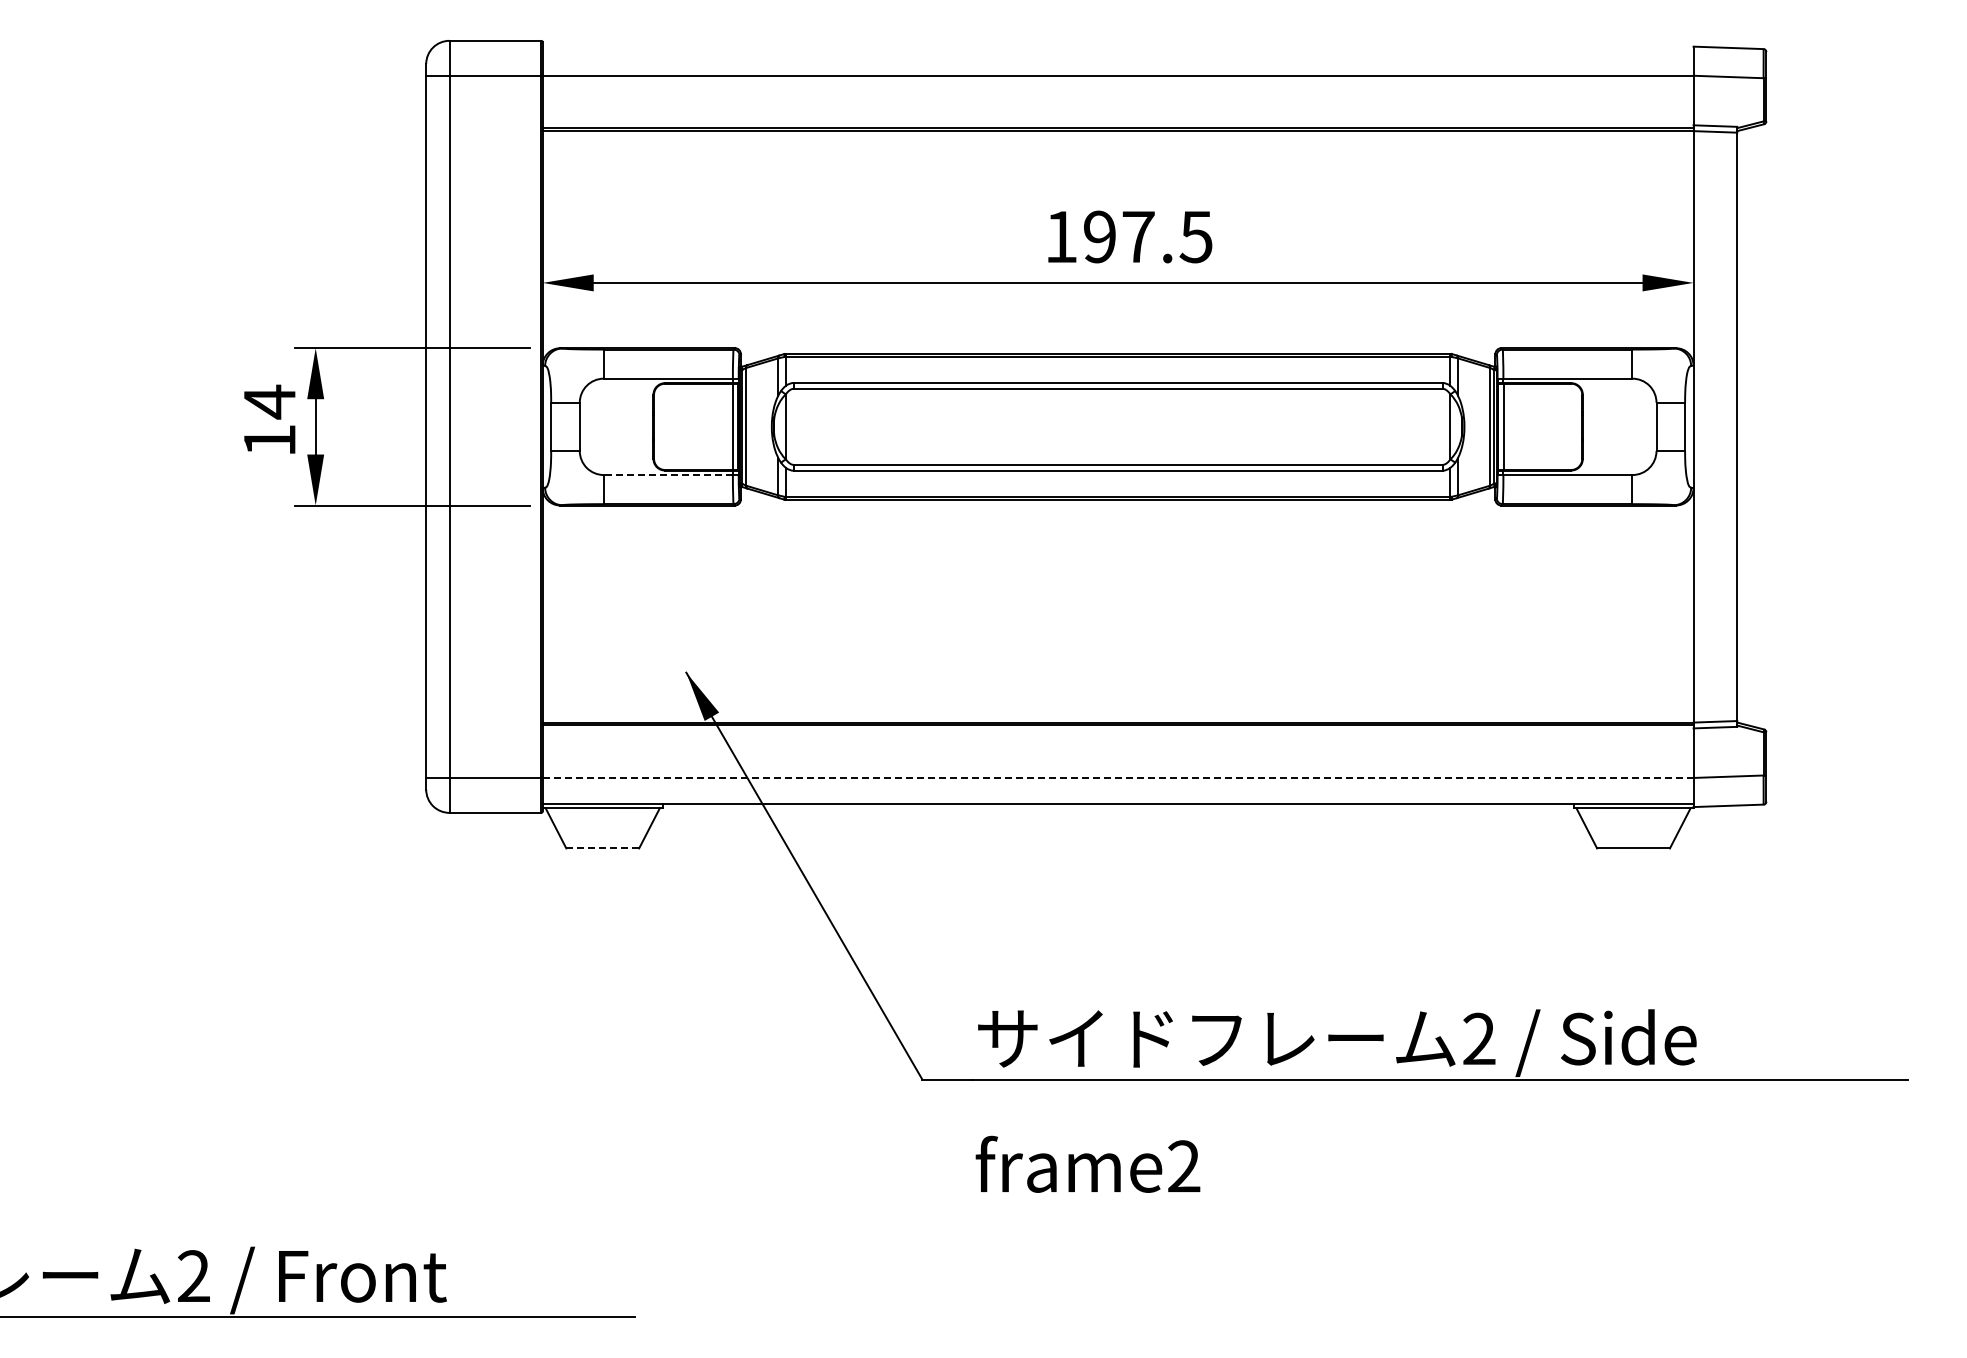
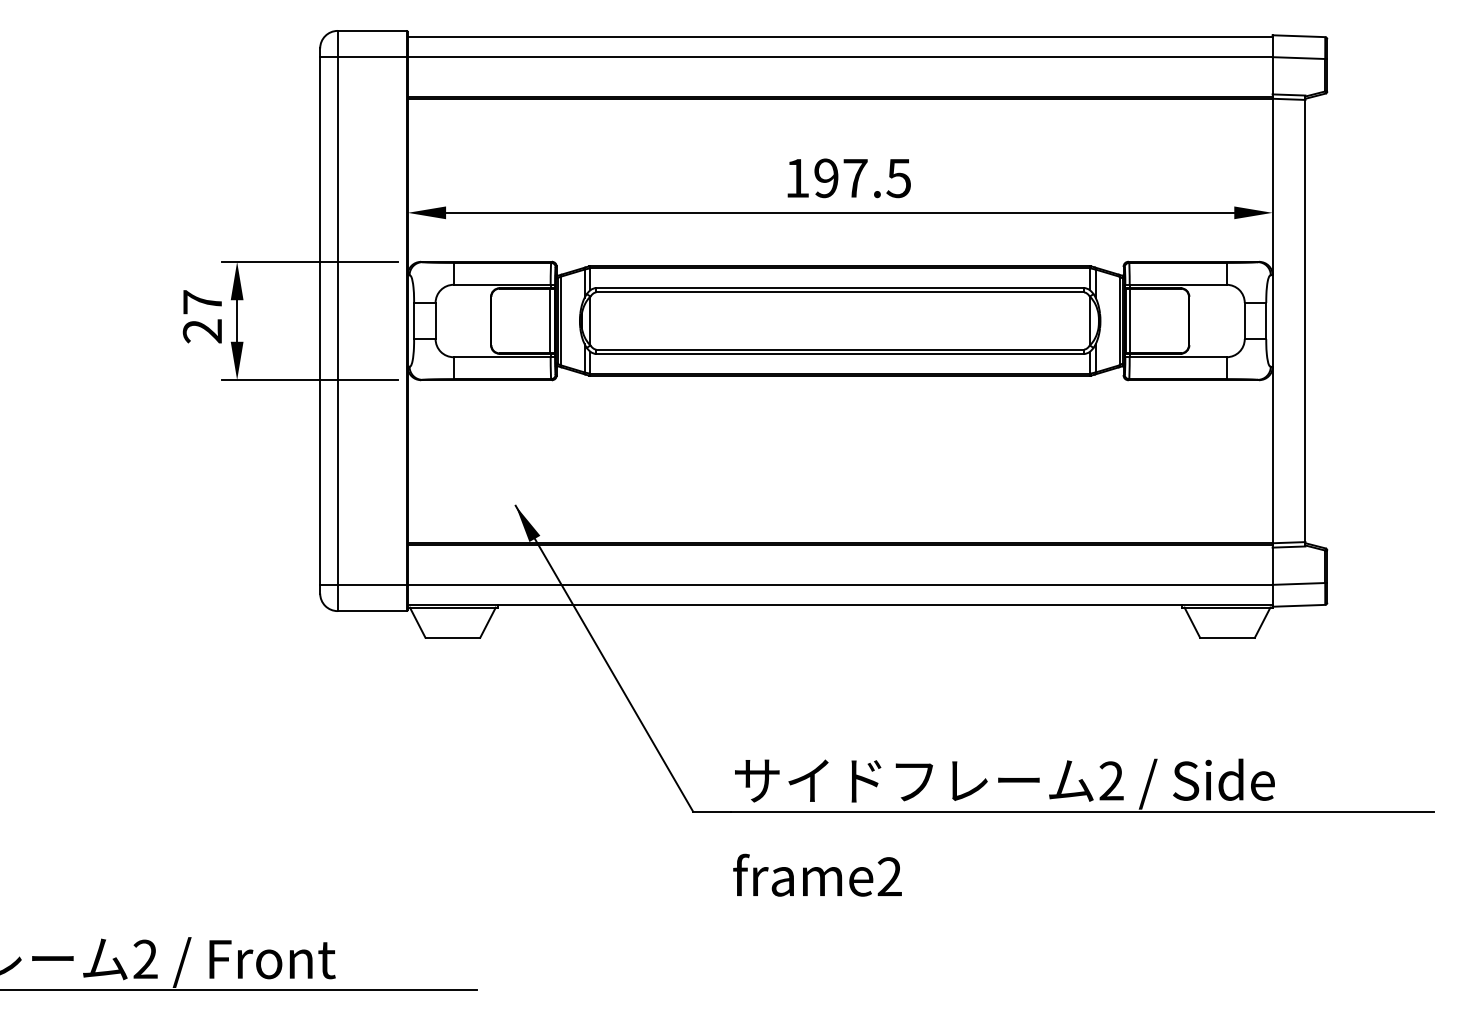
line: (1117, 49) -> (839, 37), added
text: (269, 420) -> (202, 316), 14 -> 27
line: (668, 475) -> (502, 357), dashed -> solid
line: (1118, 777) -> (840, 584), dashed -> solid
line: (603, 848) -> (453, 637), dashed -> solid

